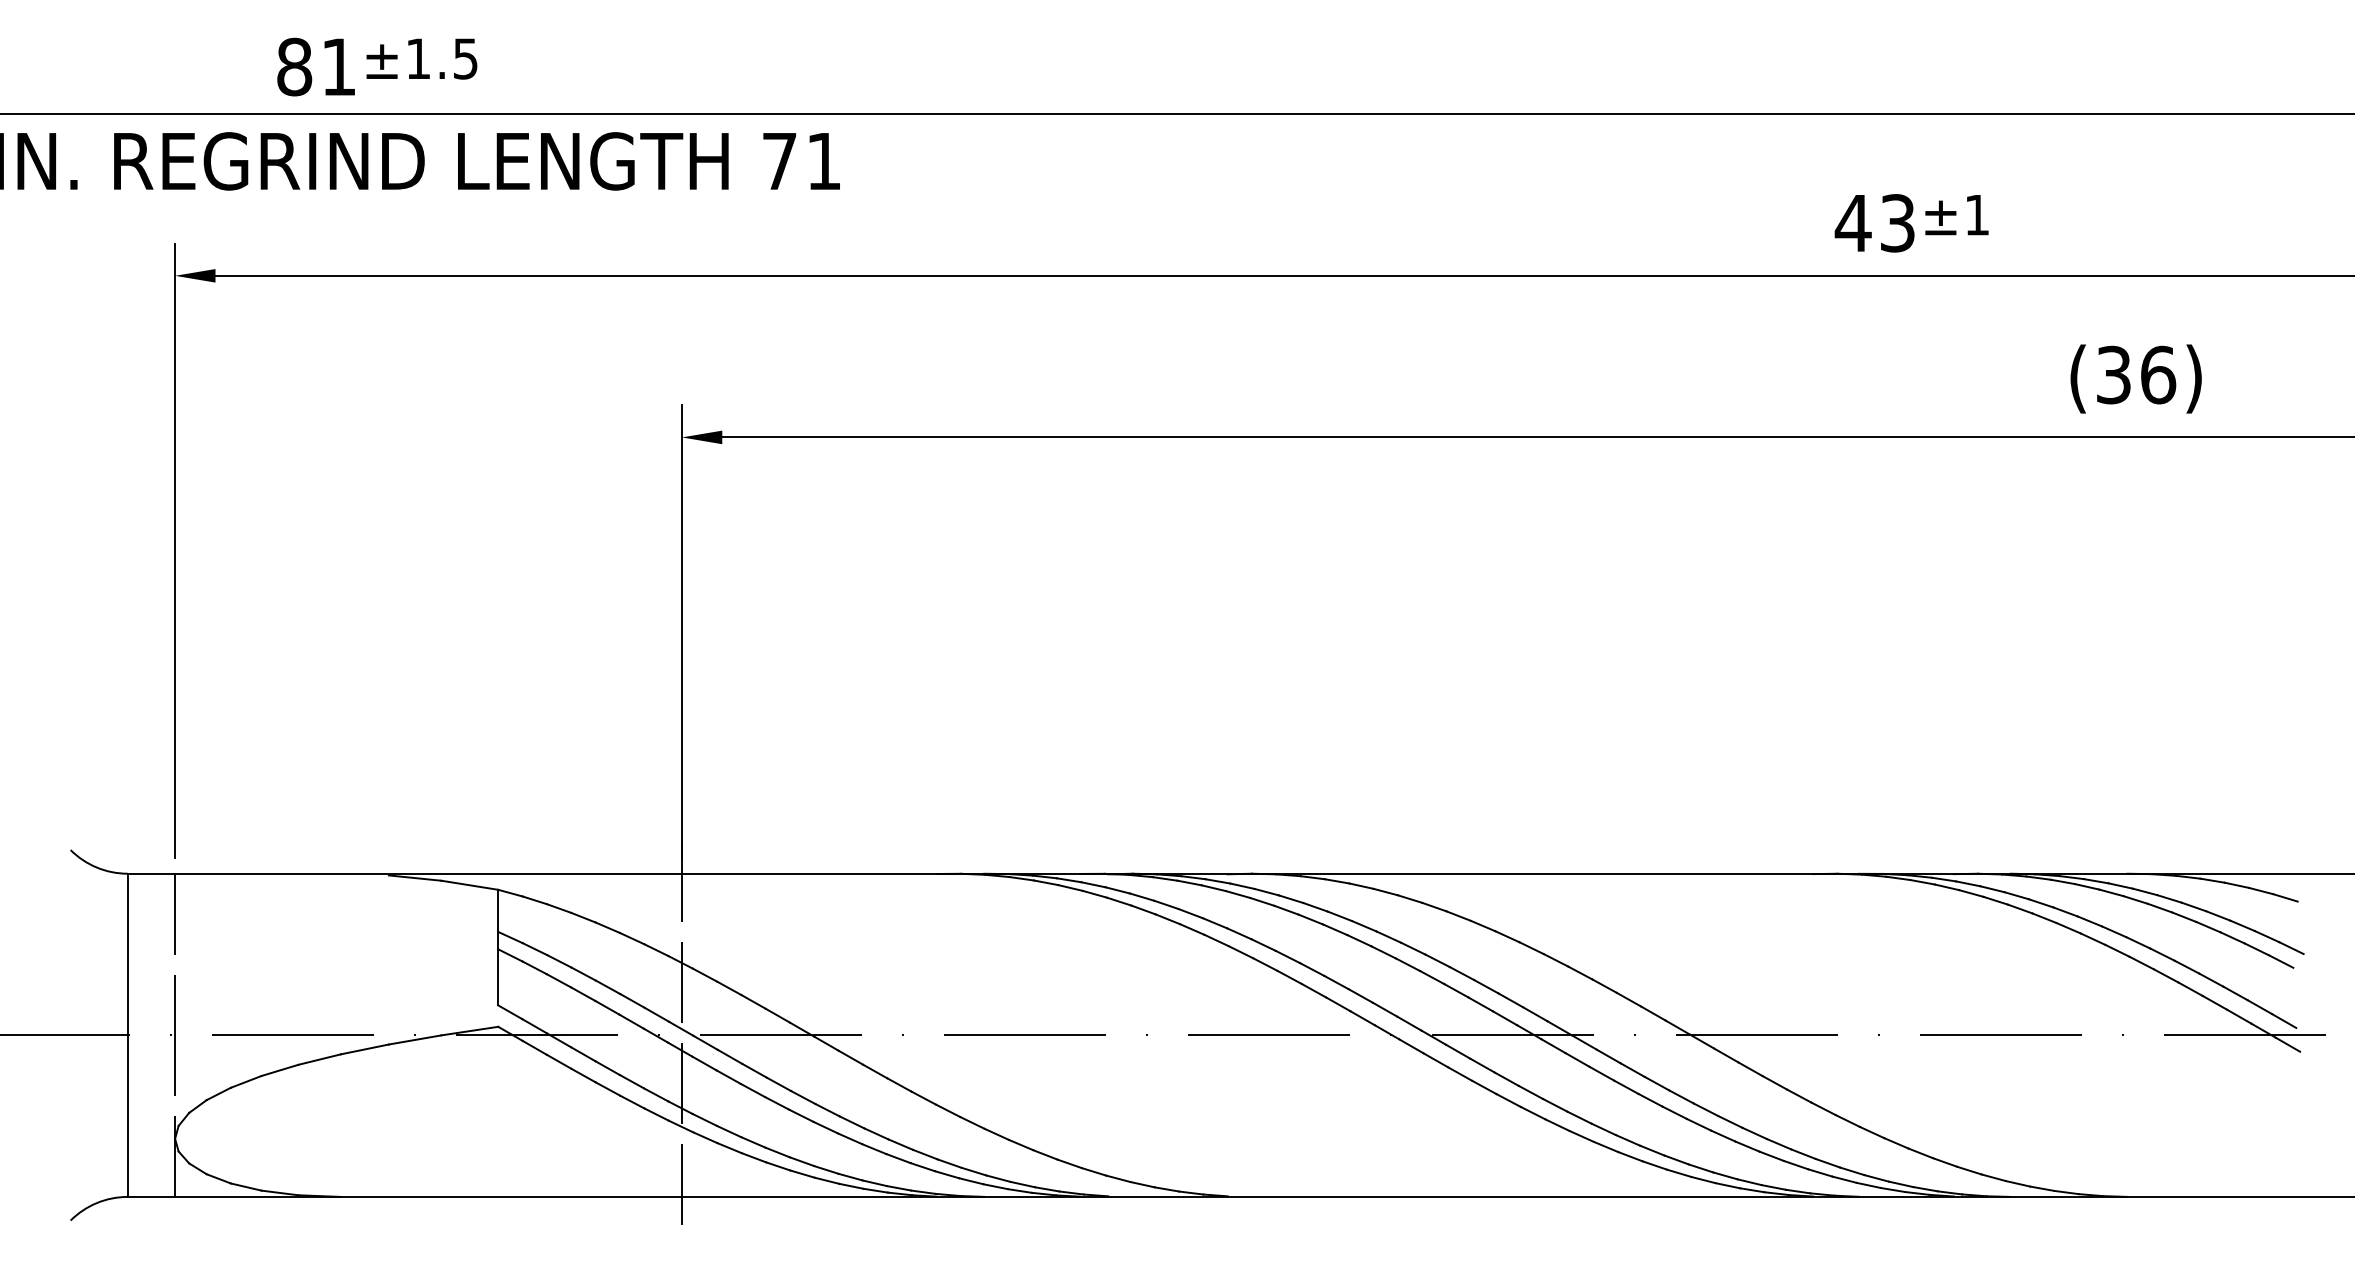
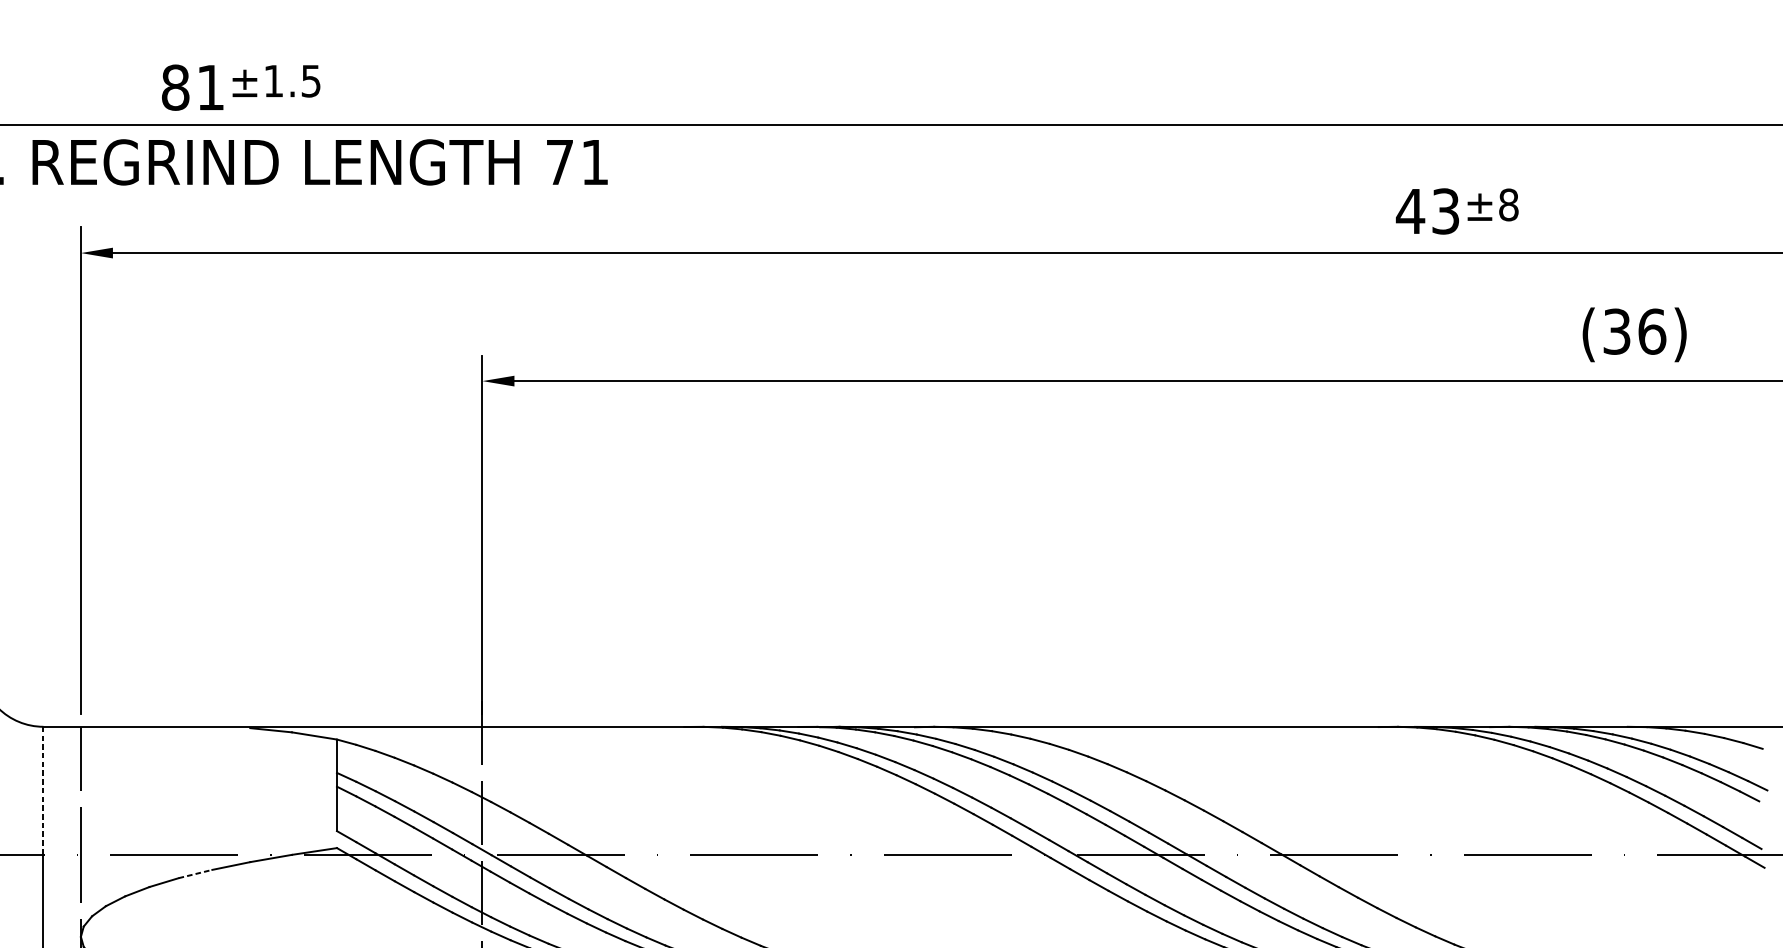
text: (1977, 214) -> (1508, 204), ±1 -> ±8
line: (127, 954) -> (43, 790), solid -> dashed
line: (319, 1059) -> (195, 873), solid -> dashed

